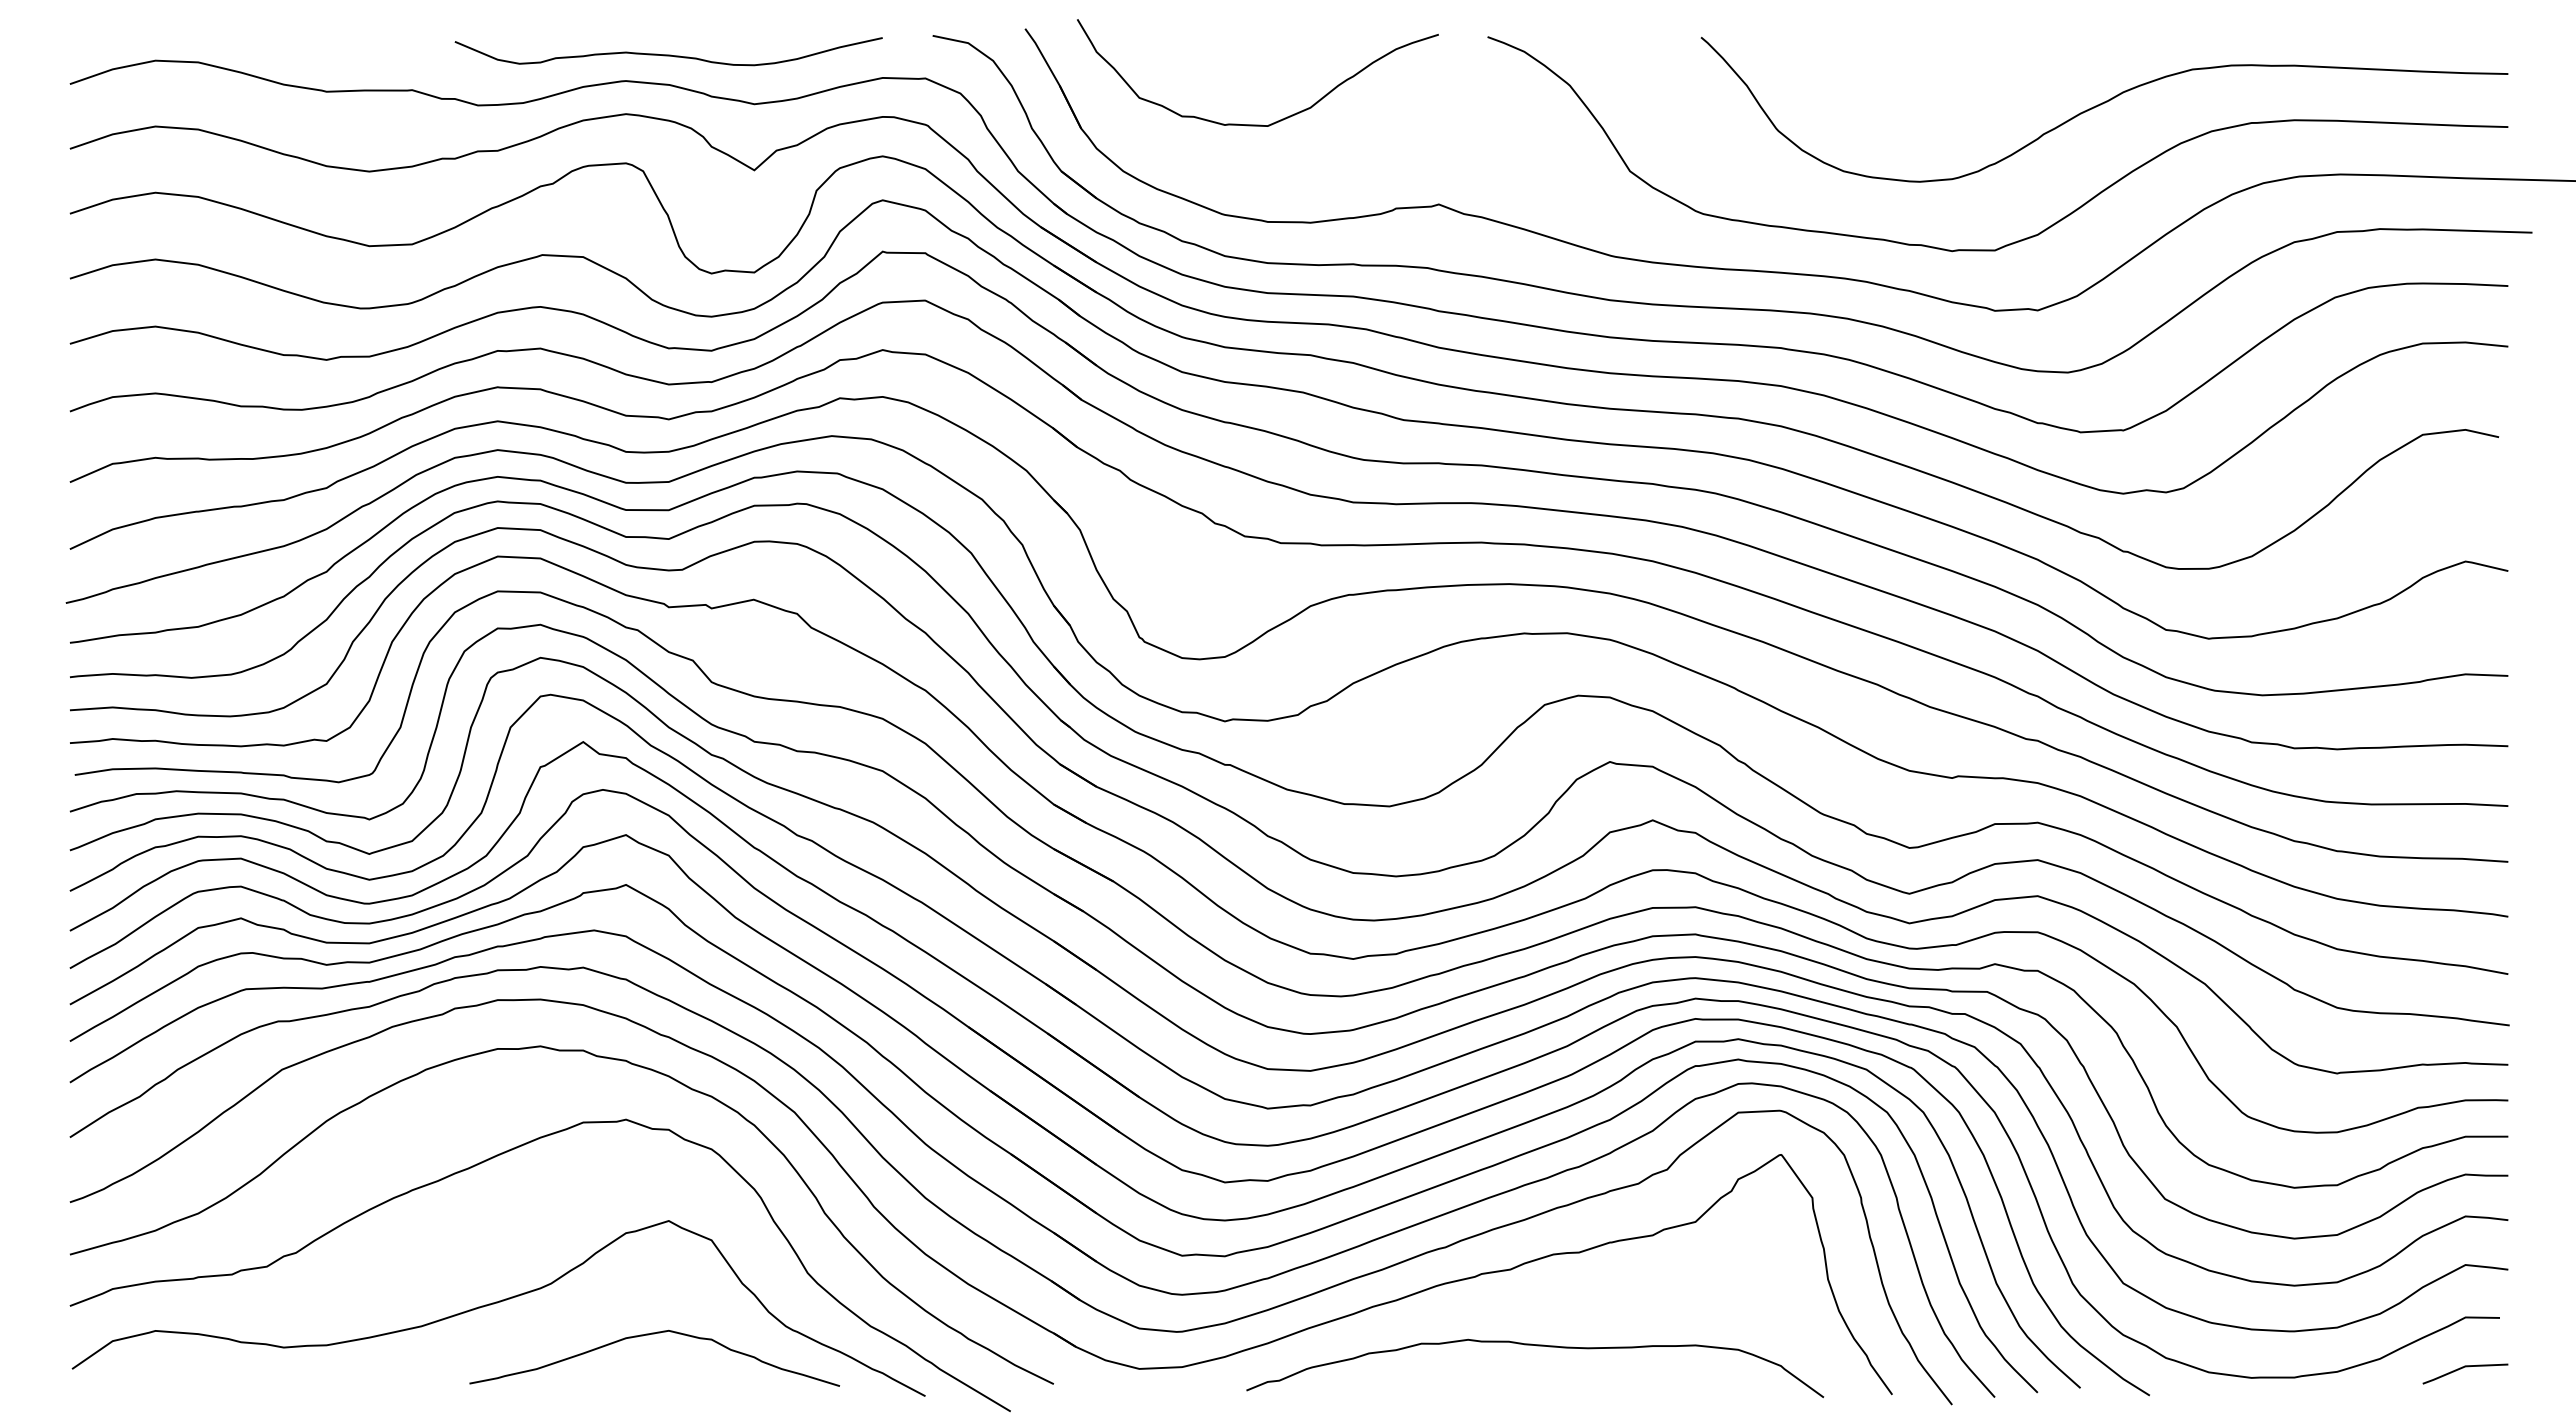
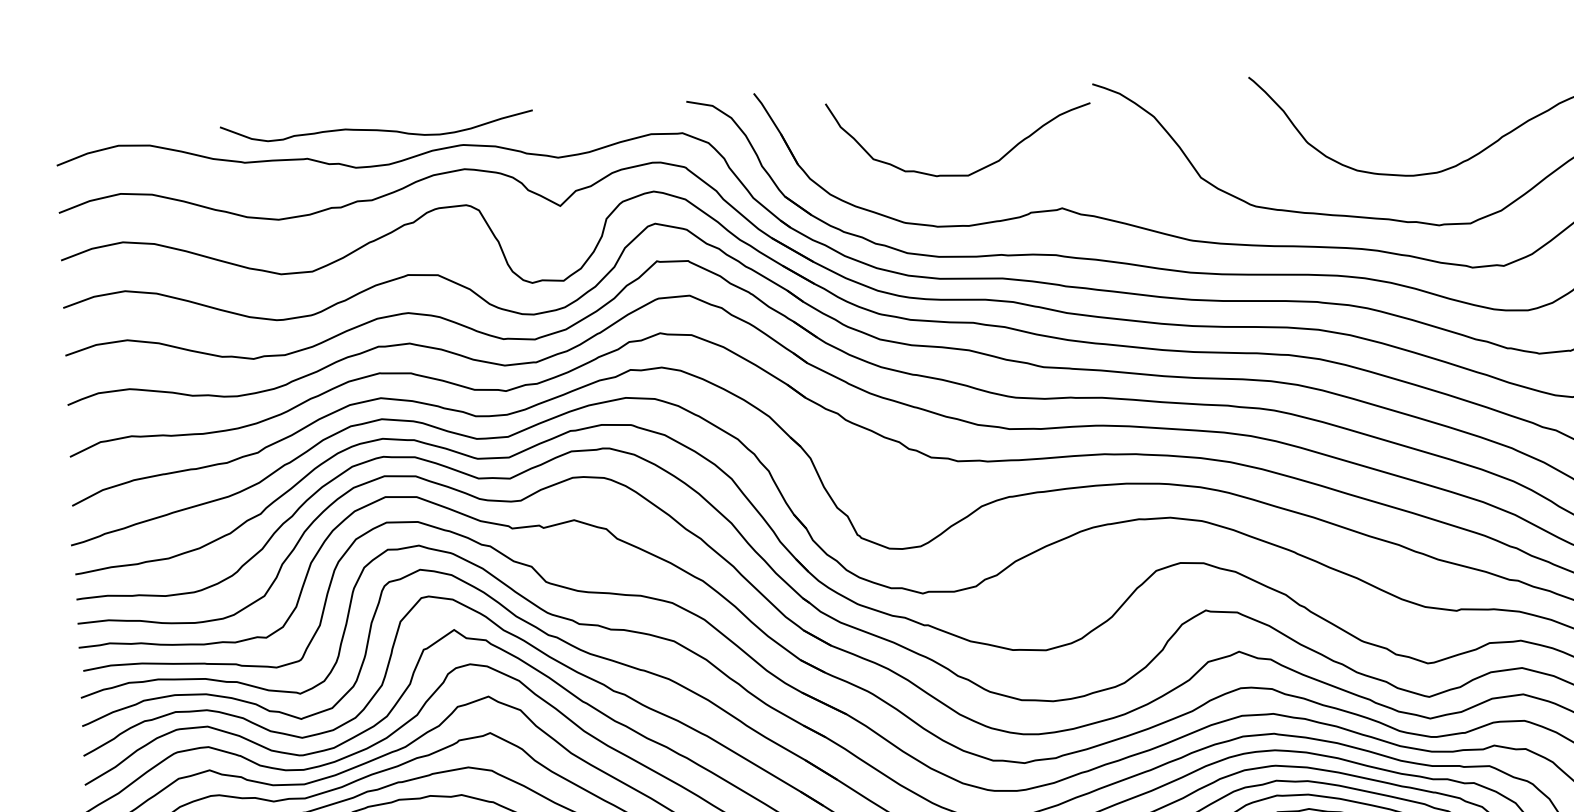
curve: (668, 54) -> (376, 129), moved
curve: (1277, 120) -> (975, 171), moved

